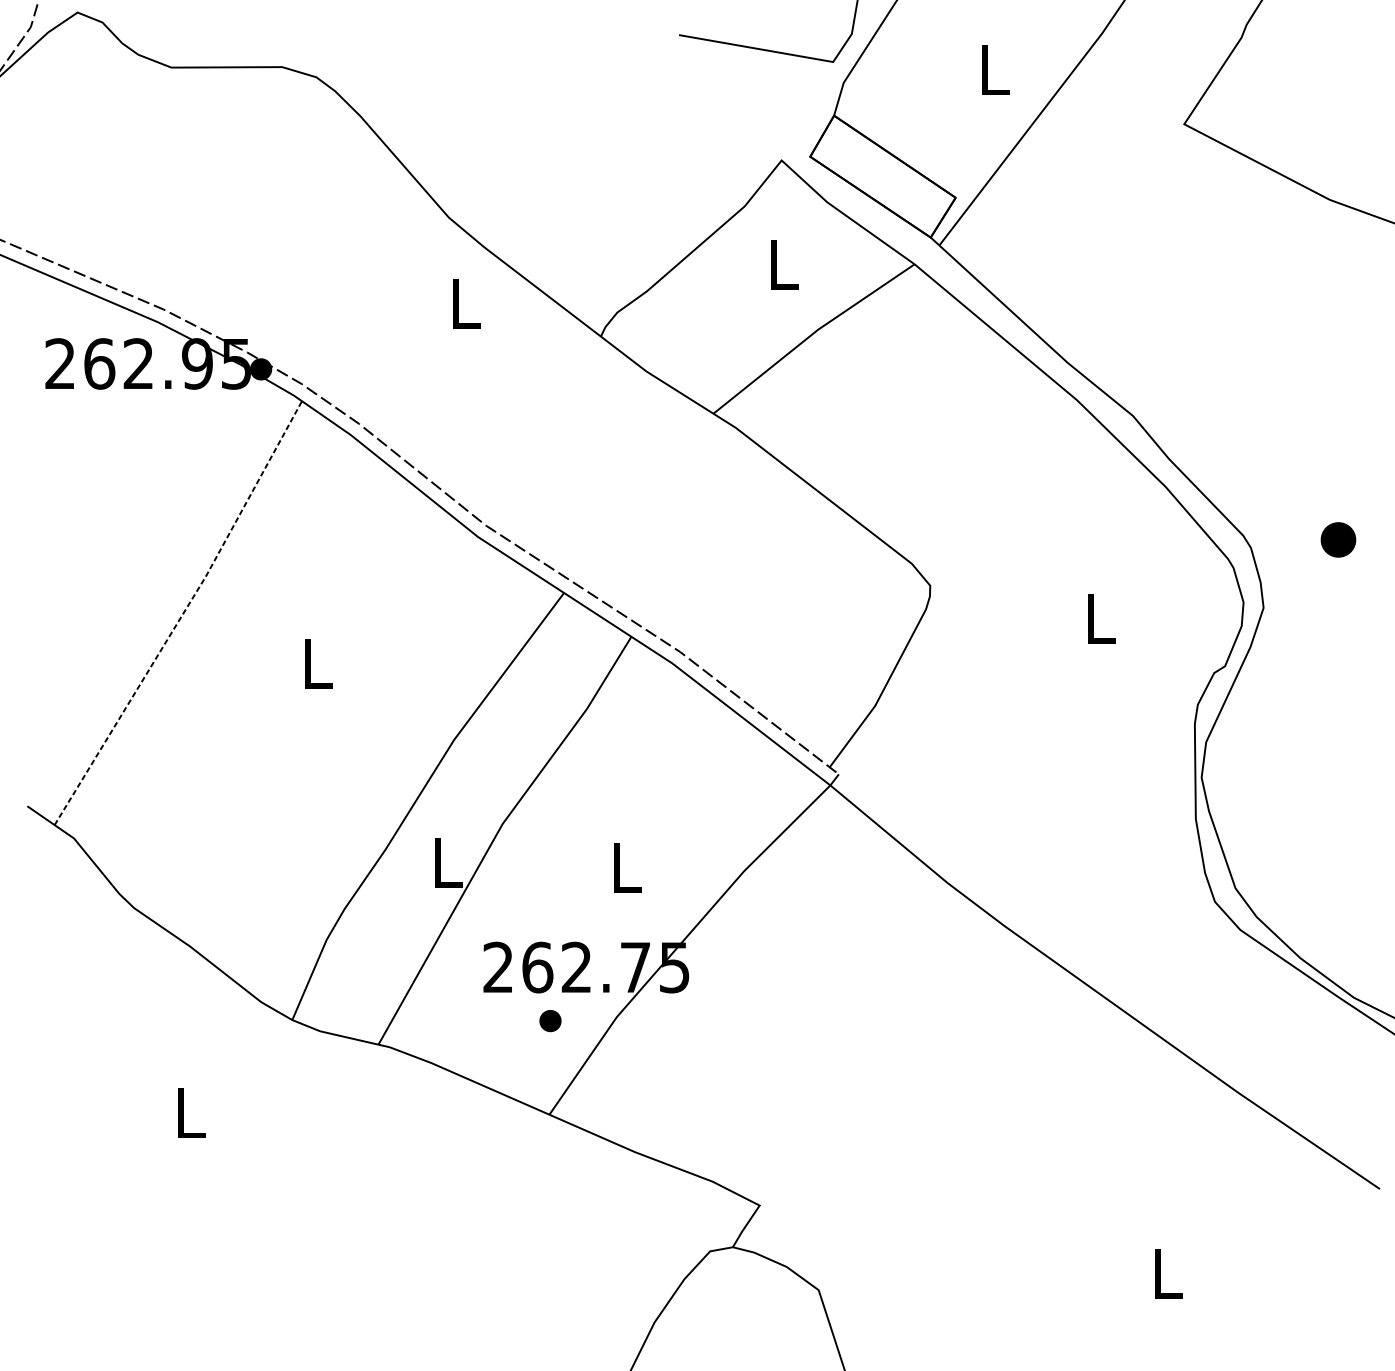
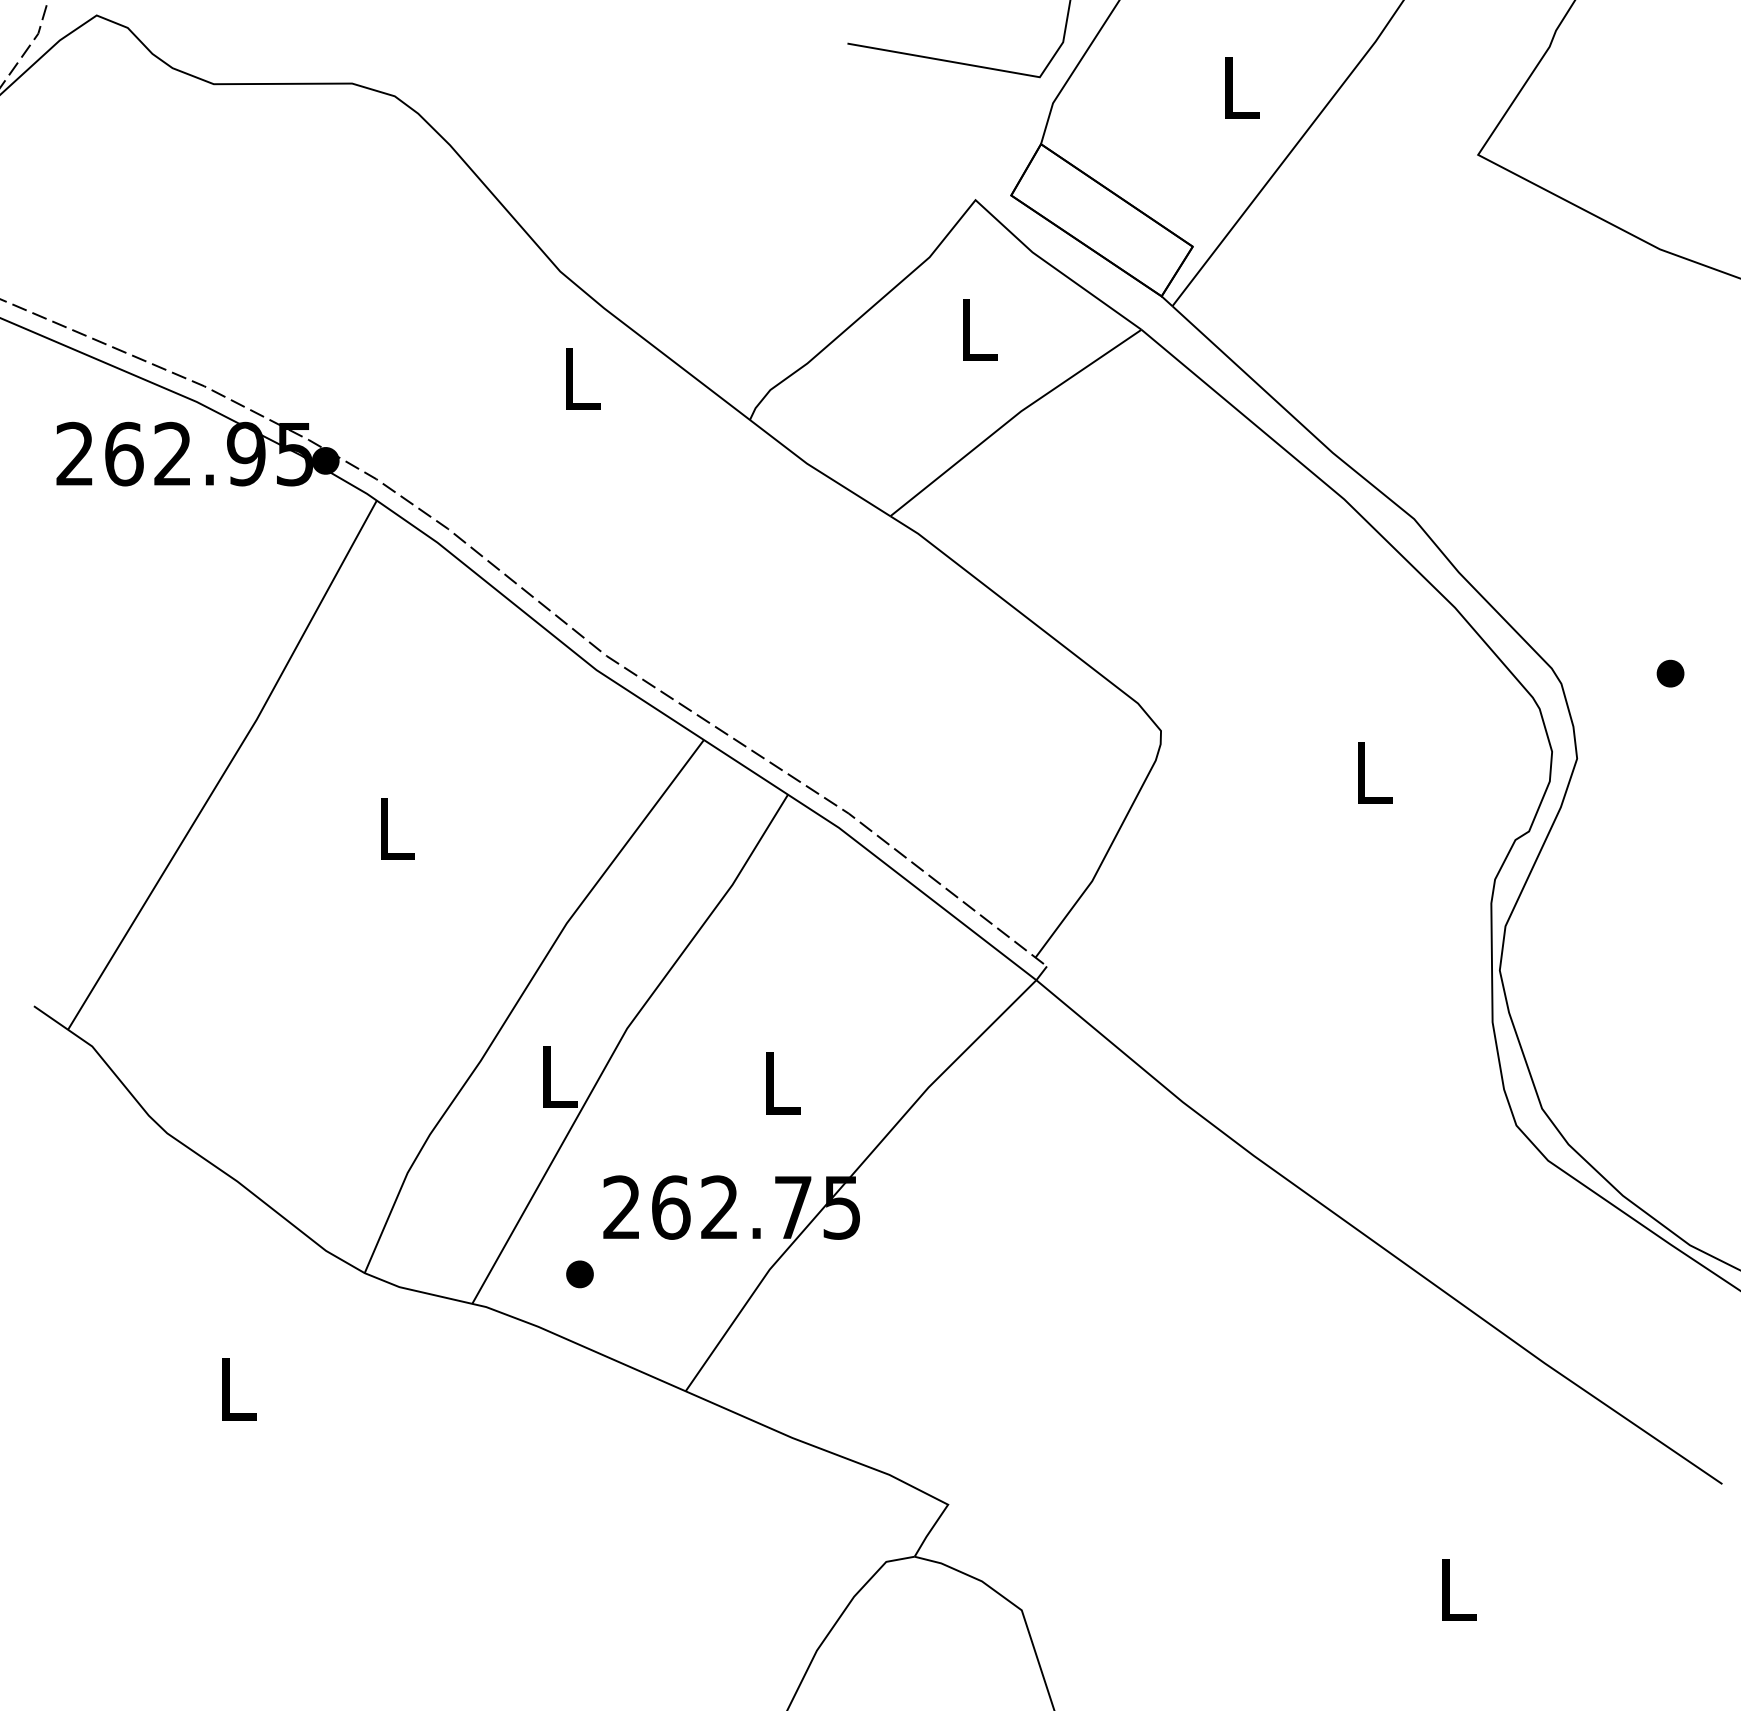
part: (1338, 539) -> (1670, 673), size x0.62
line: (182, 615) -> (227, 767), dashed -> solid
part: (550, 1021) -> (579, 1274), moved

